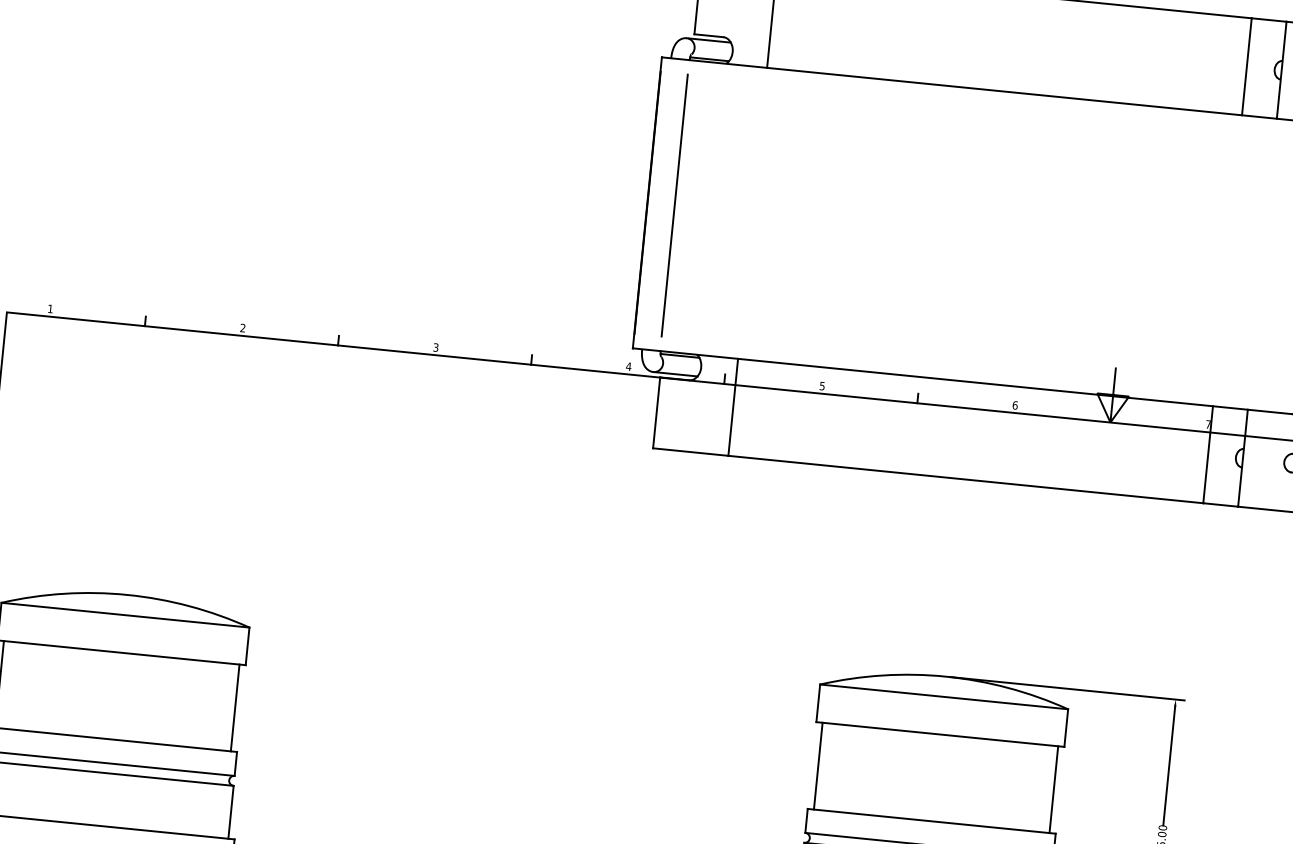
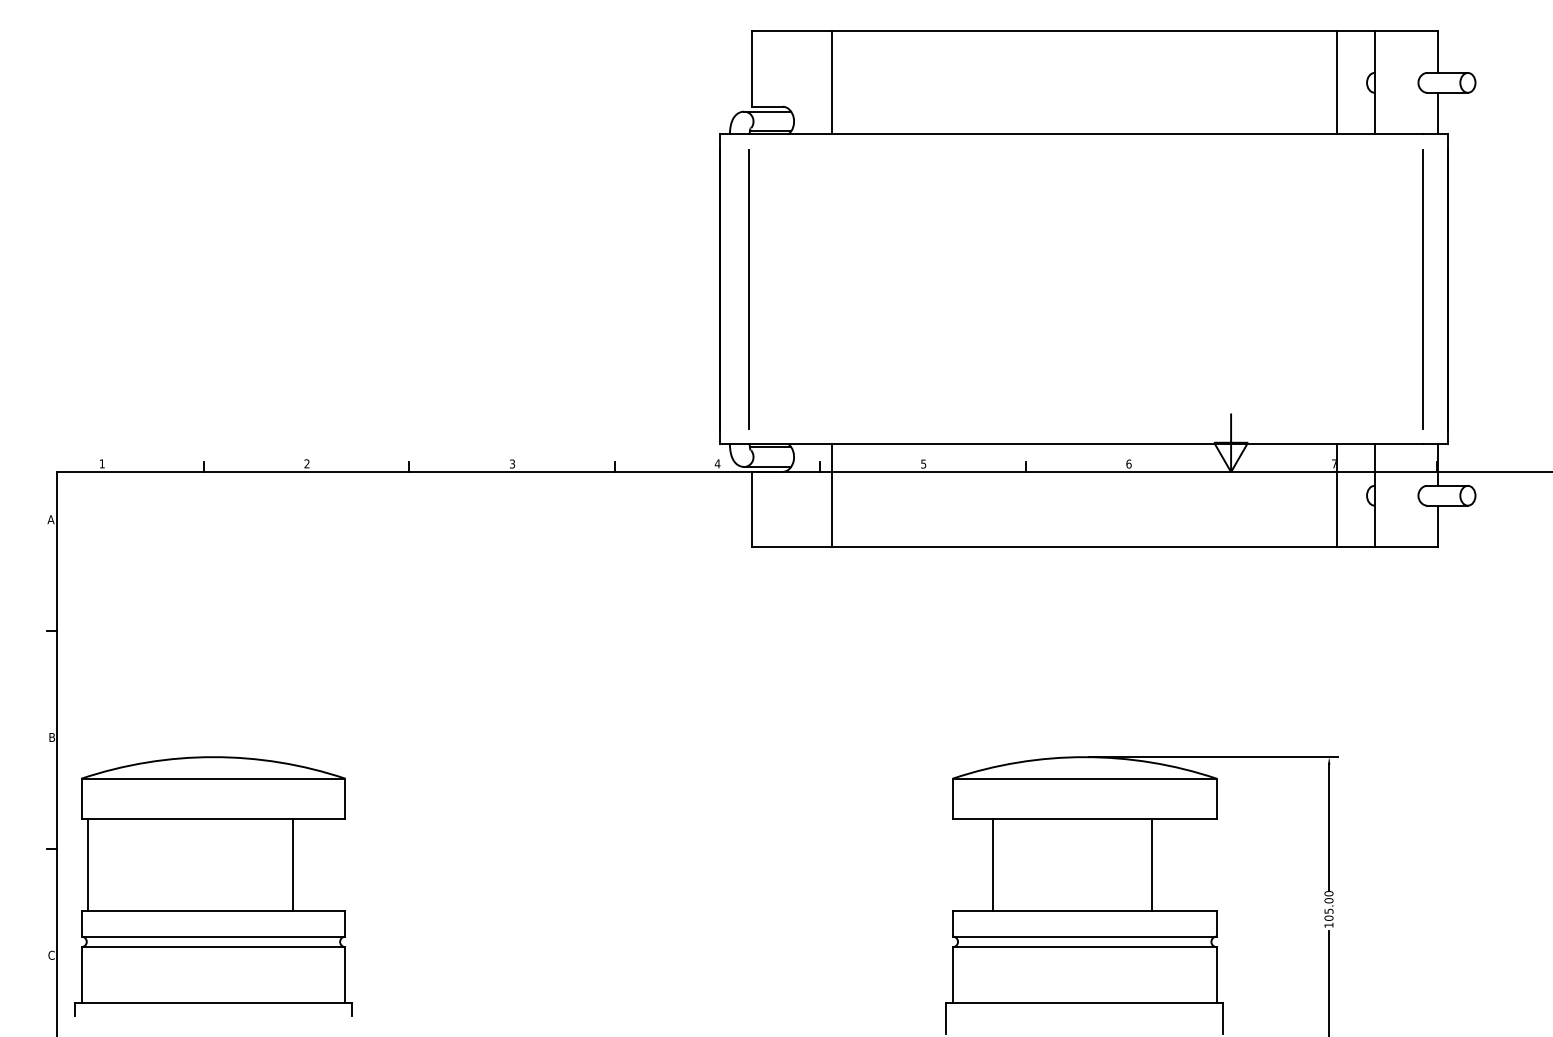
line: (234, 707) -> (292, 864), moved
line: (818, 765) -> (993, 864), moved
line: (1054, 789) -> (1152, 864), moved

